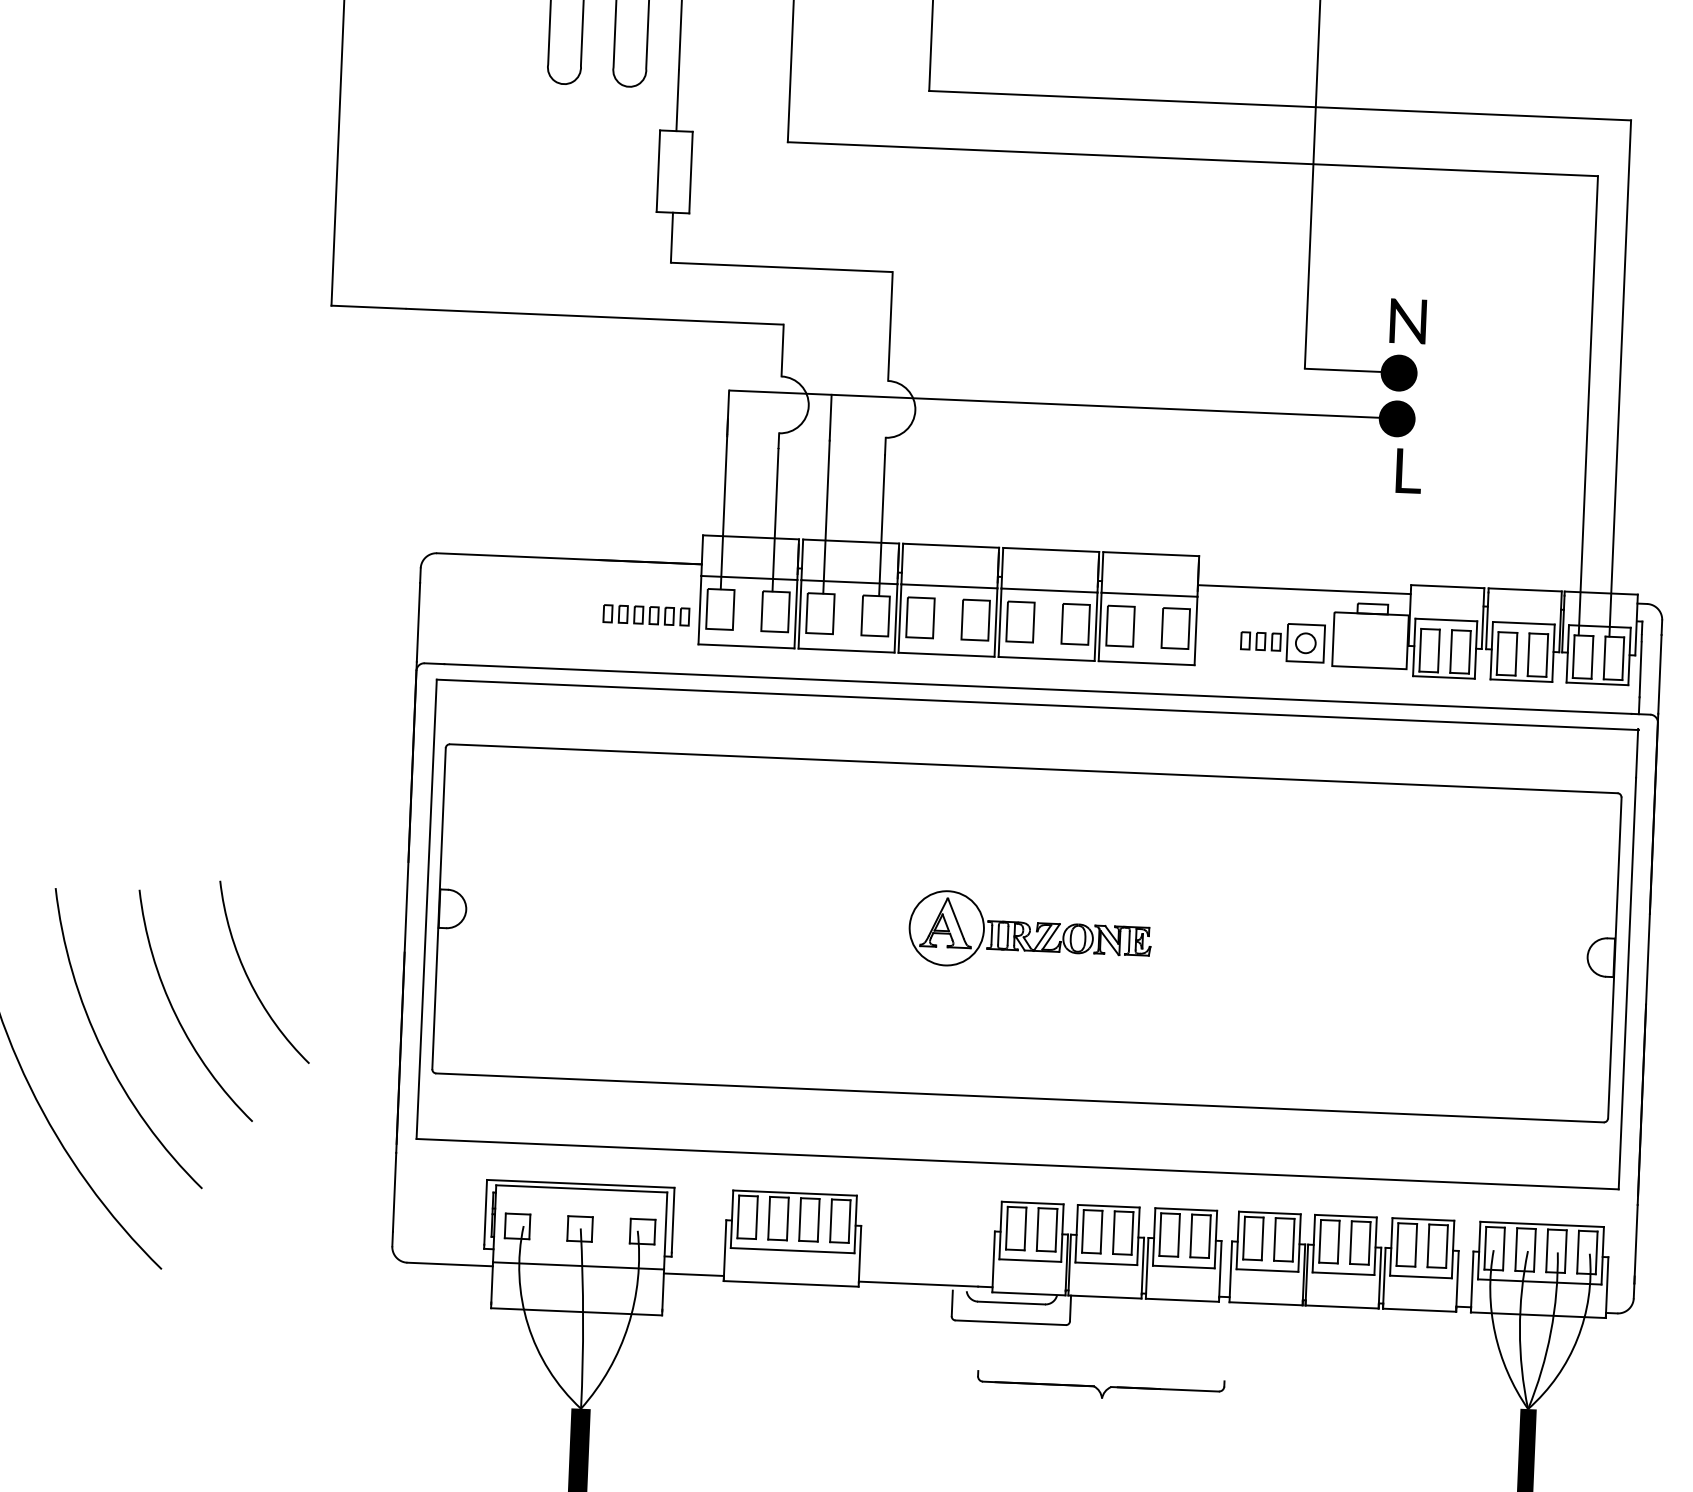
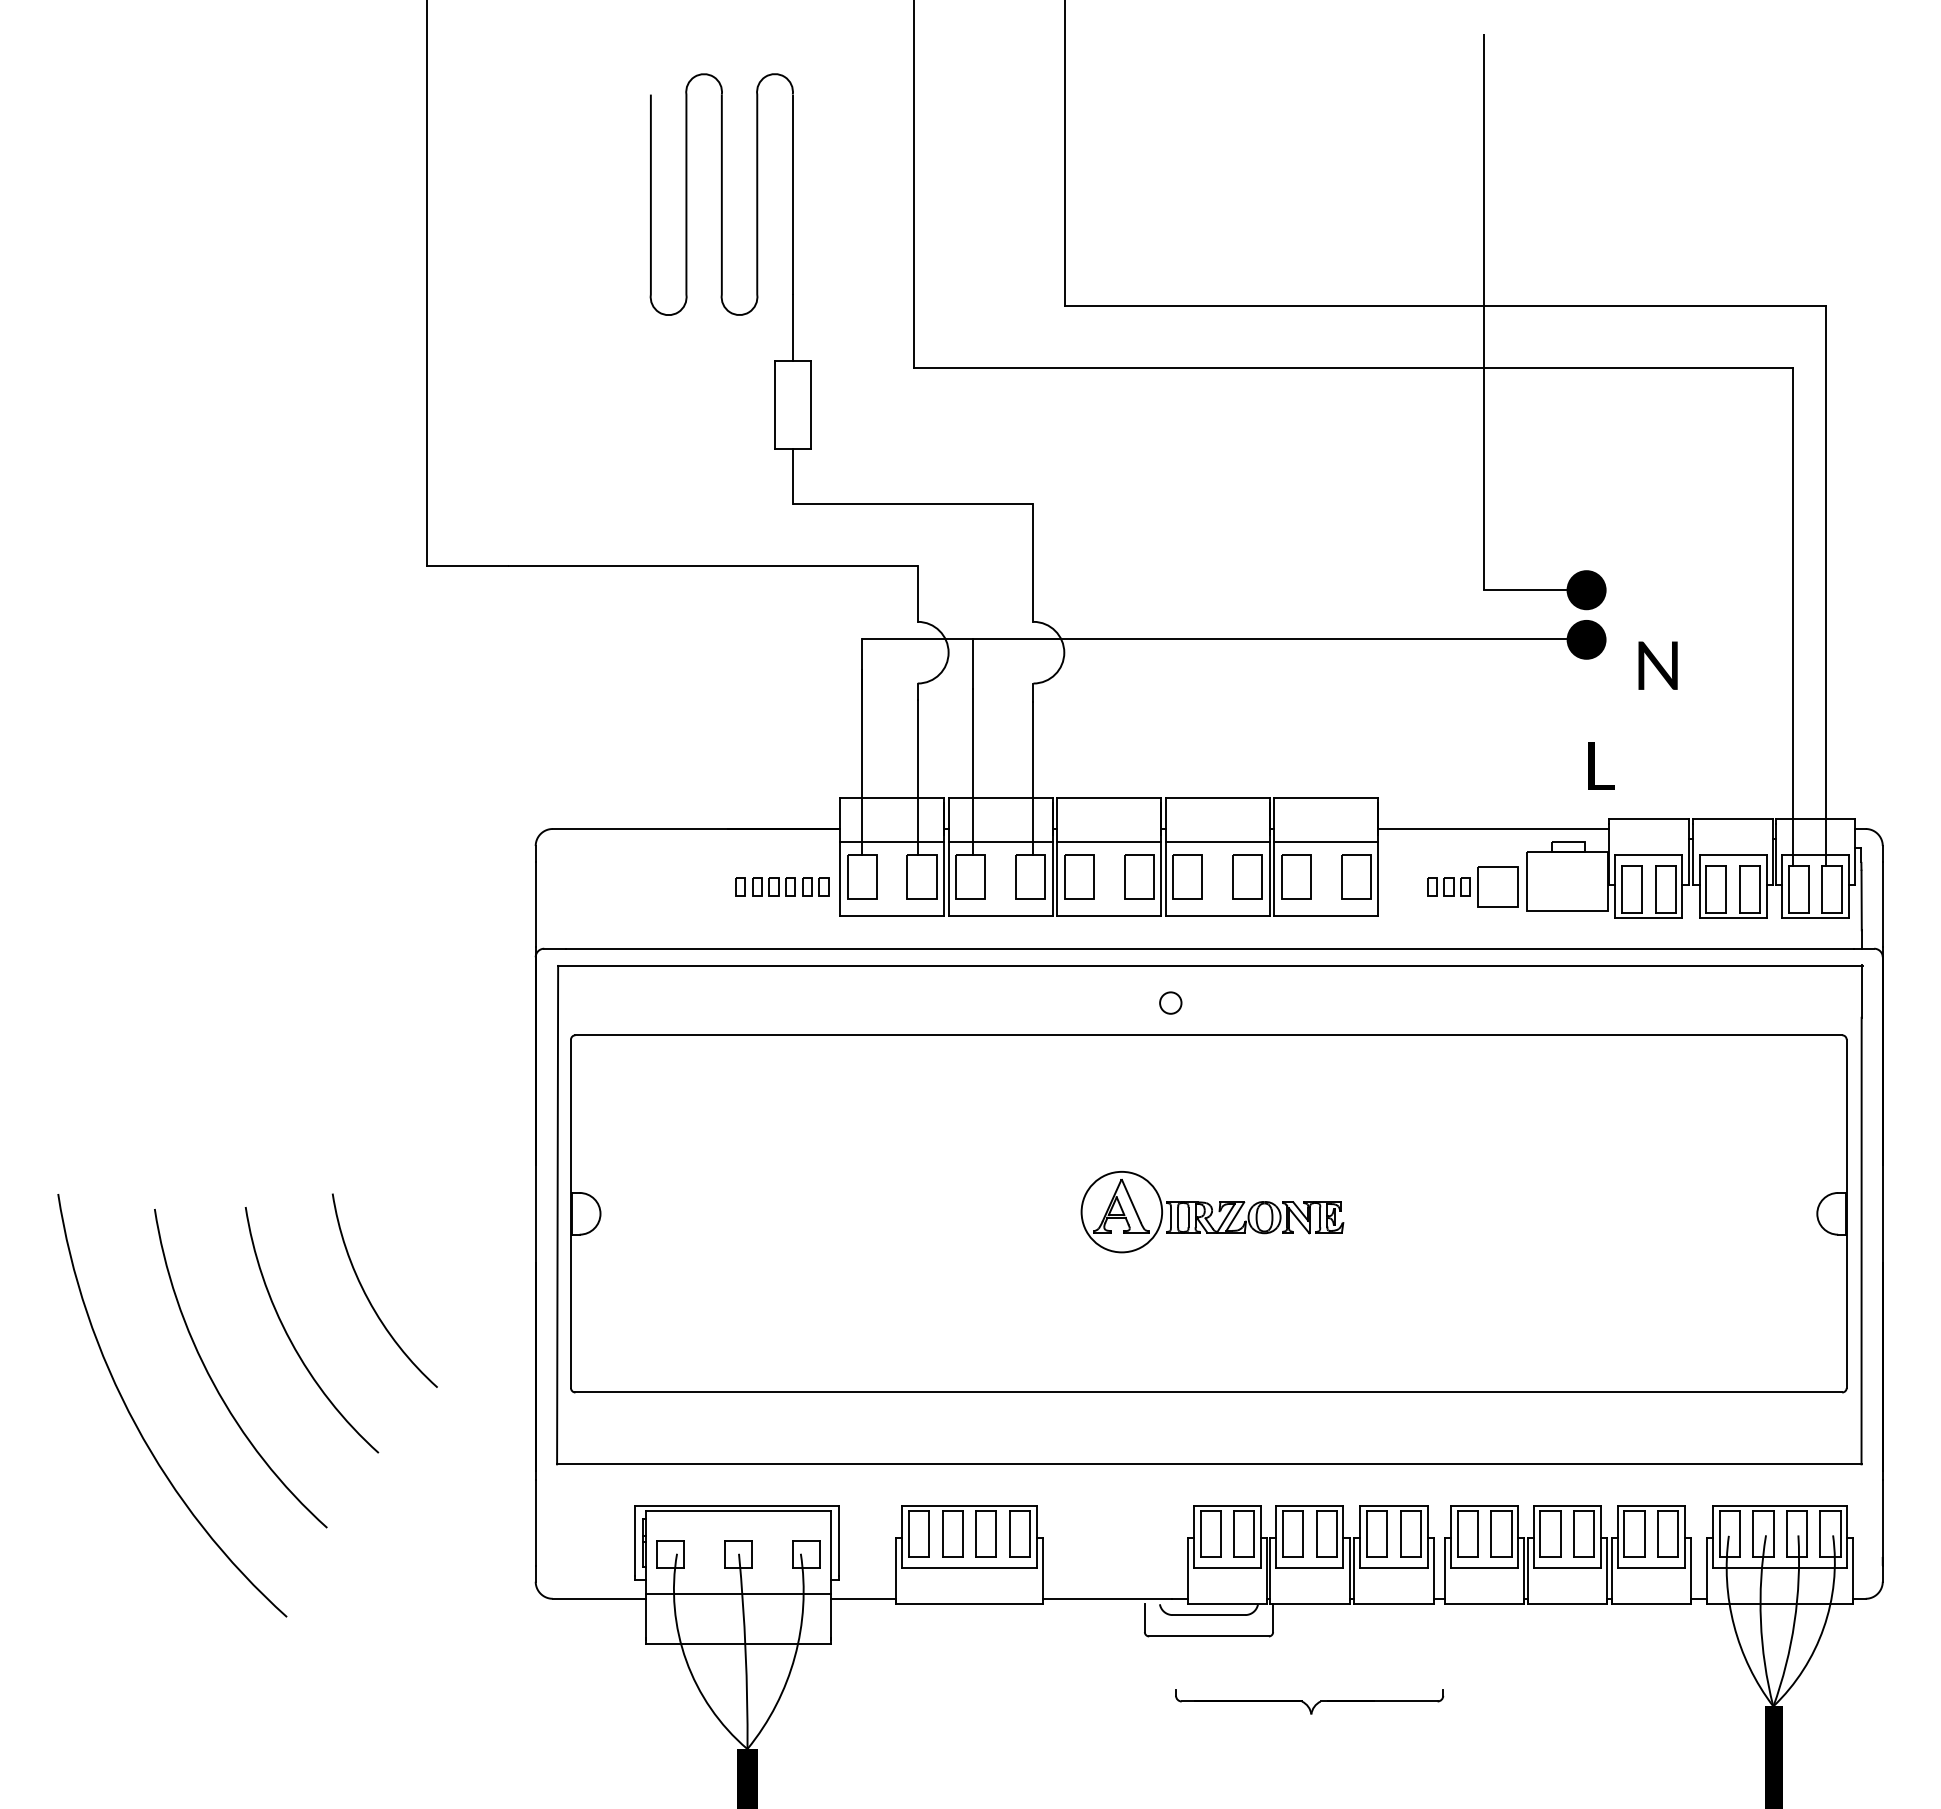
text: (1407, 321) -> (1657, 665), moved
text: (1408, 470) -> (1601, 765), moved
circle: (1305, 642) -> (1170, 1002), moved

